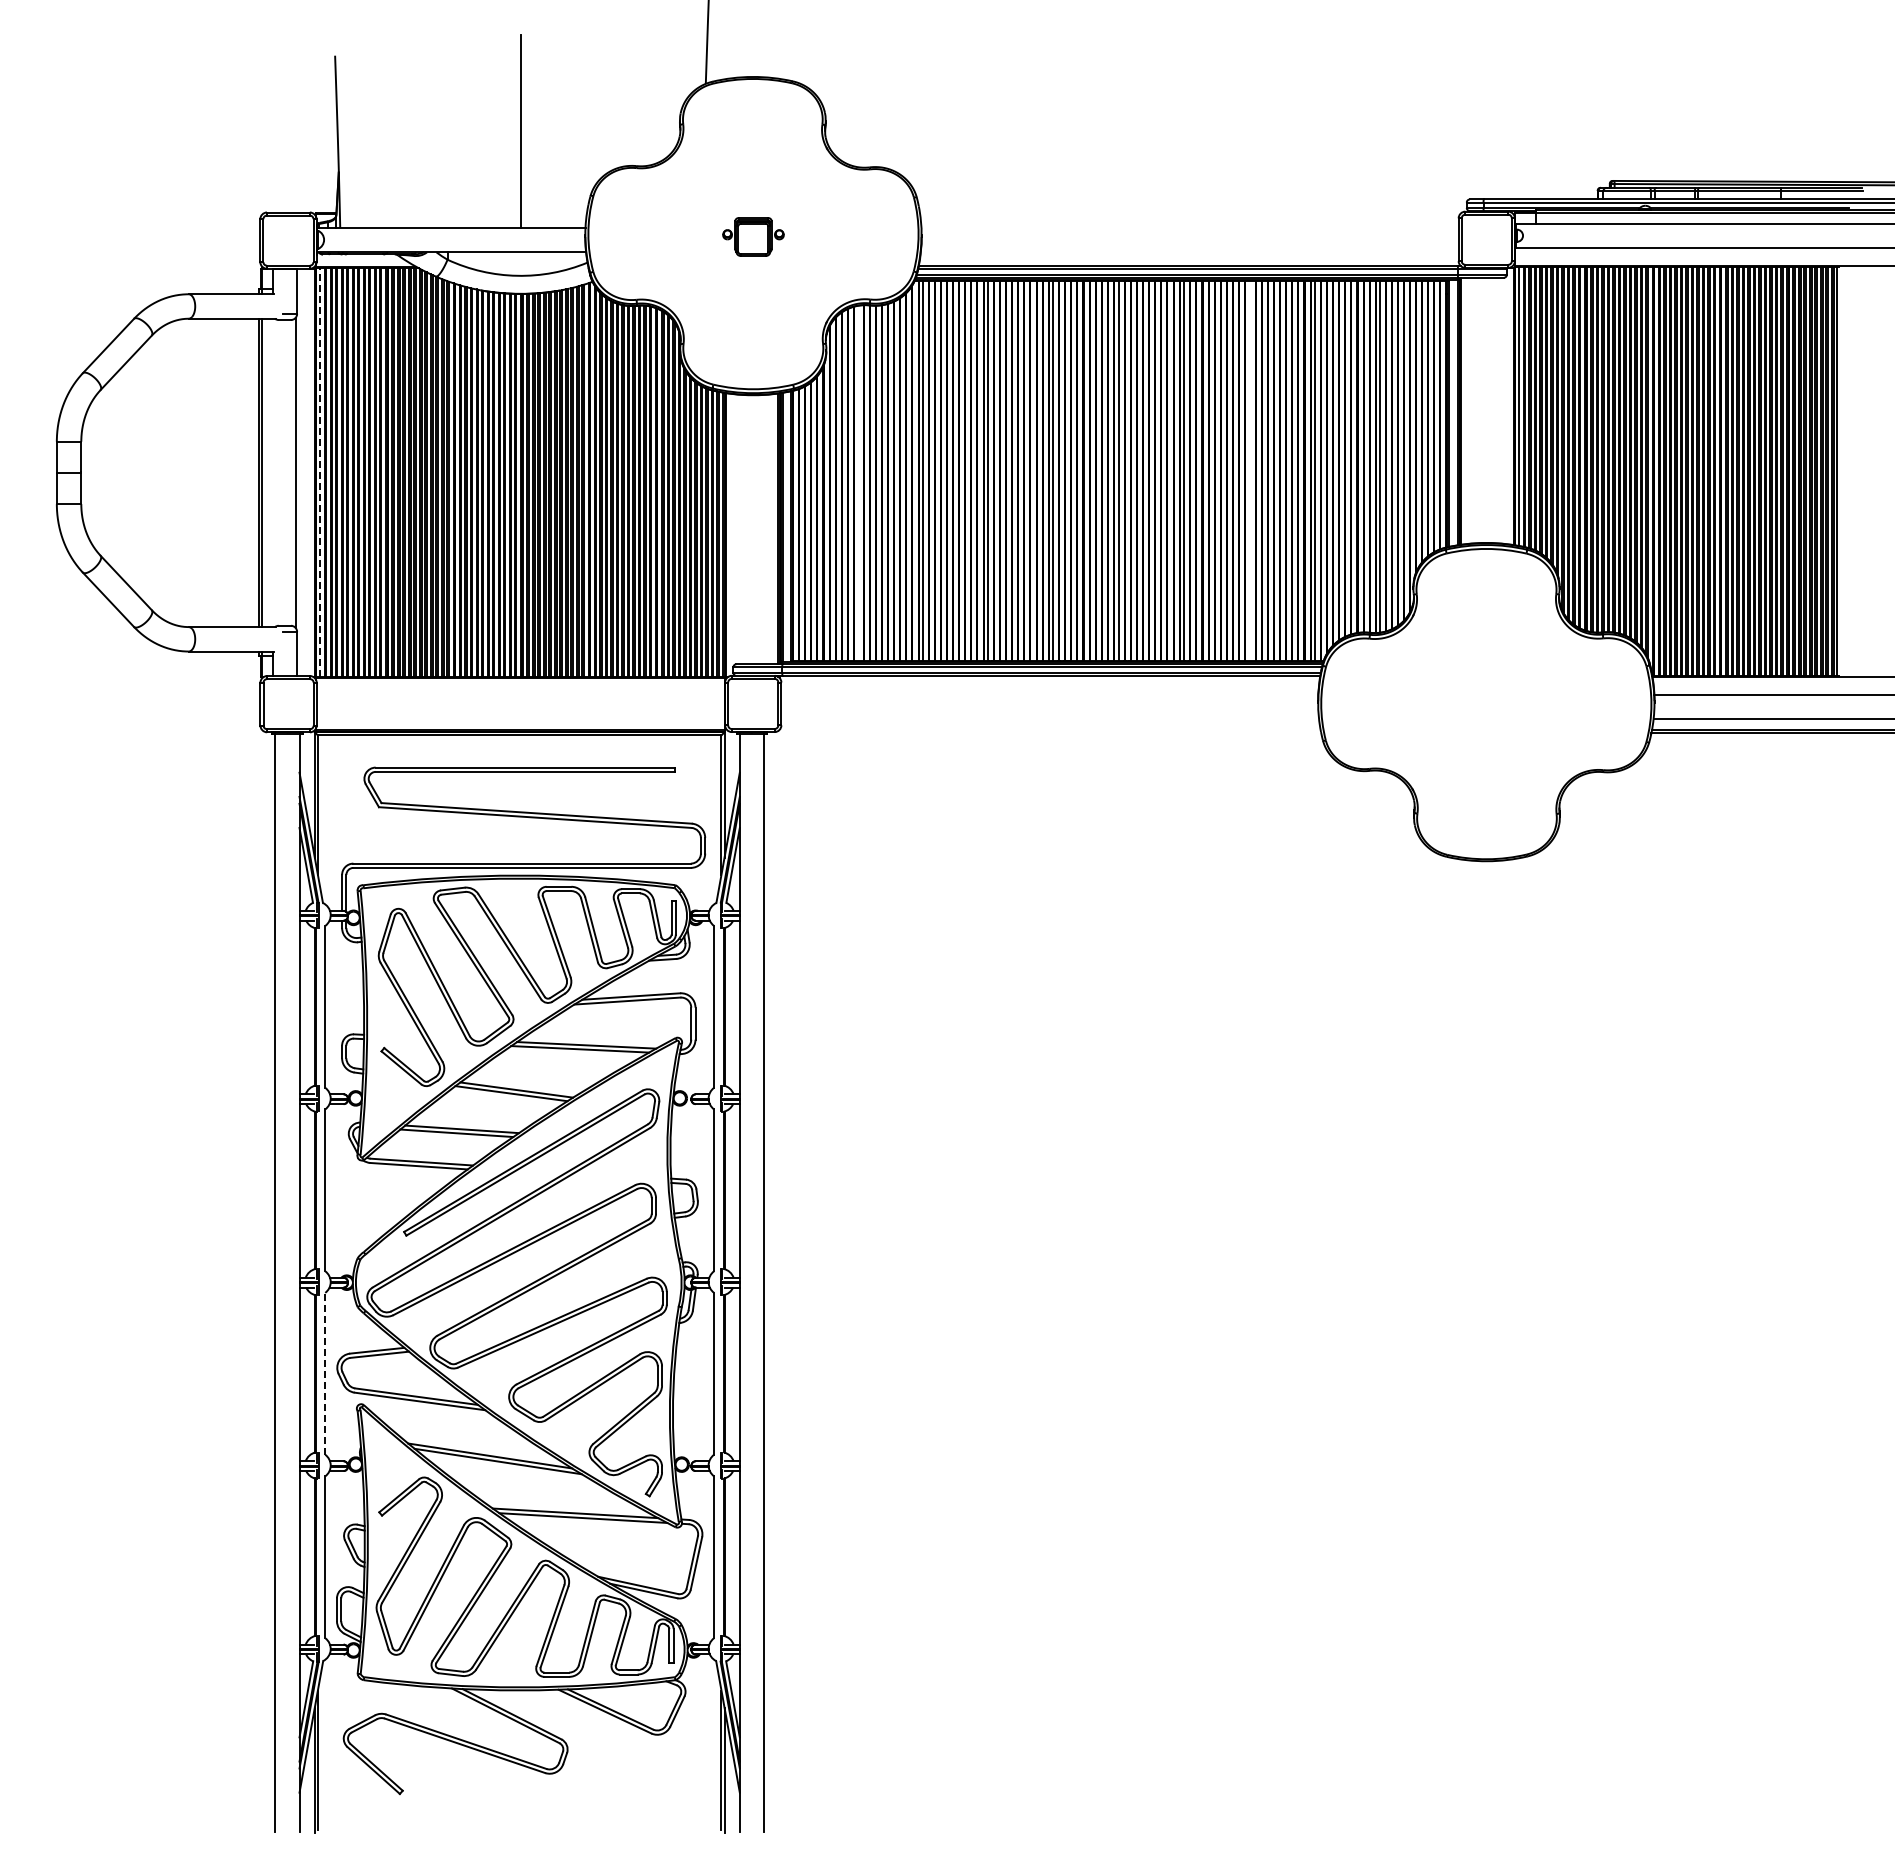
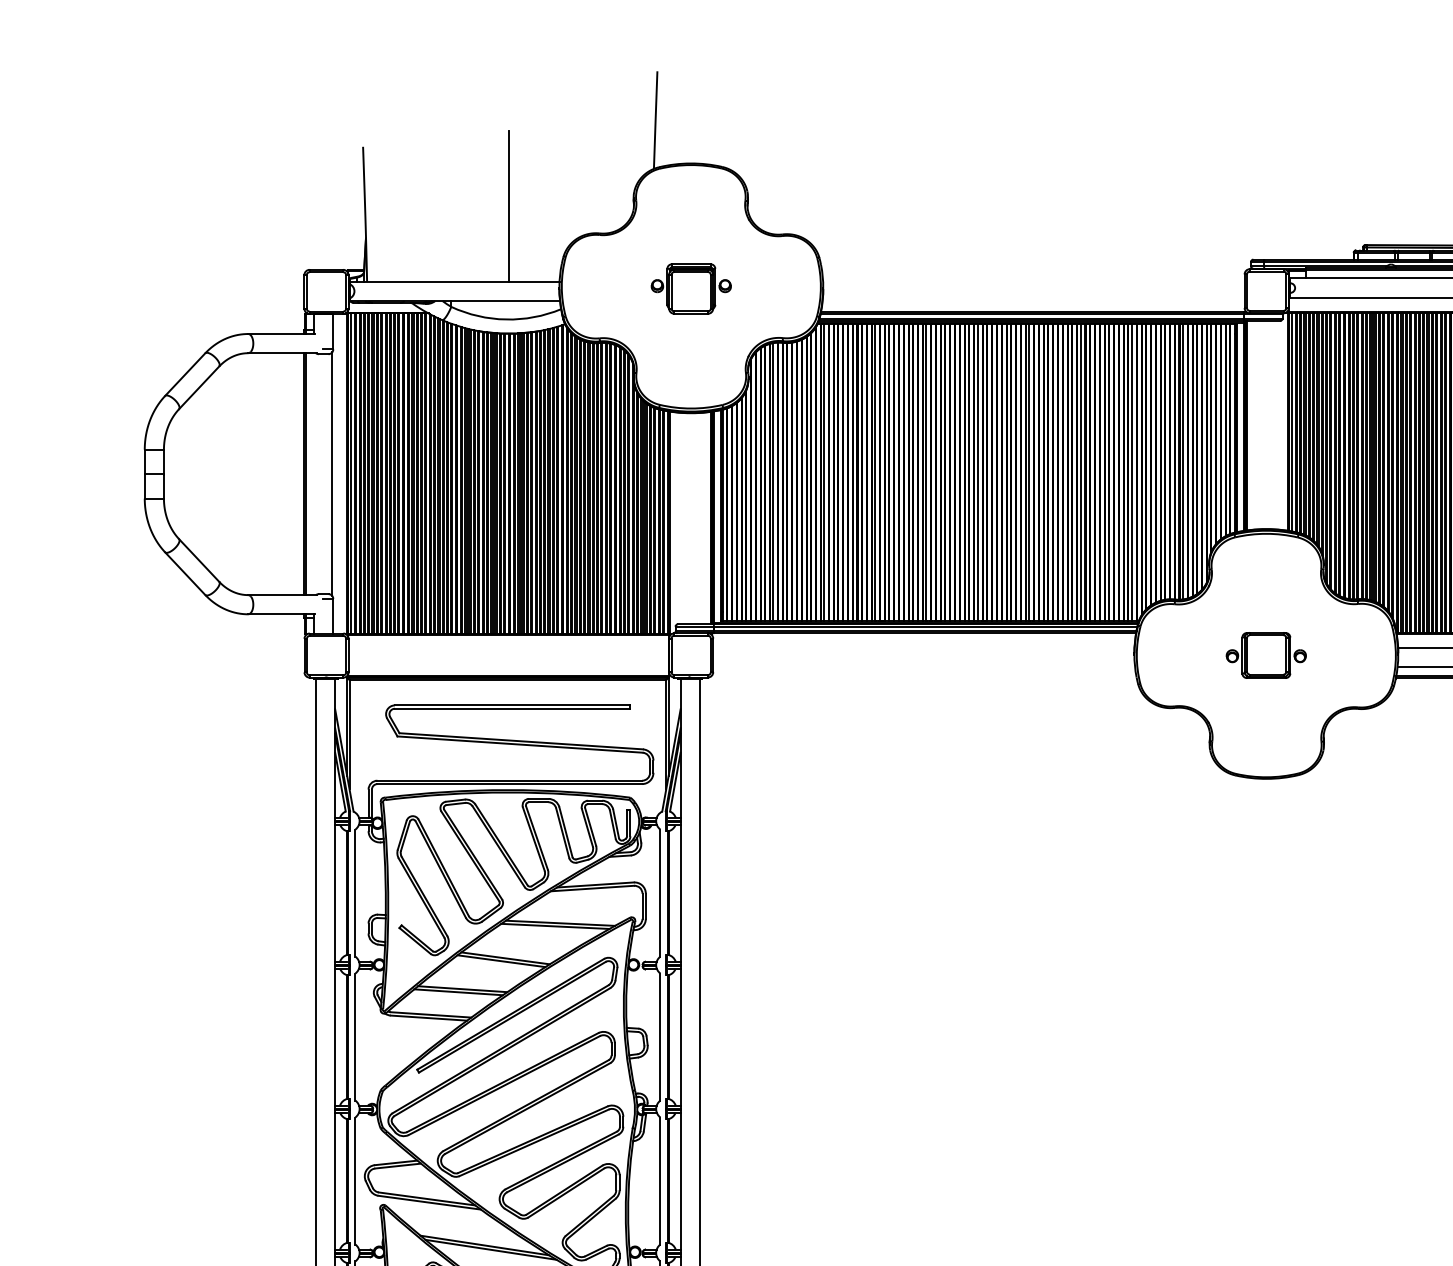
part: (753, 236) -> (691, 288), size x1.67
line: (1249, 470) -> (1080, 472), added
line: (320, 471) -> (351, 473), dashed -> solid
line: (857, 482) -> (772, 481), added
part: (1485, 703) -> (1265, 655), added
line: (325, 1373) -> (355, 1180), dashed -> solid

